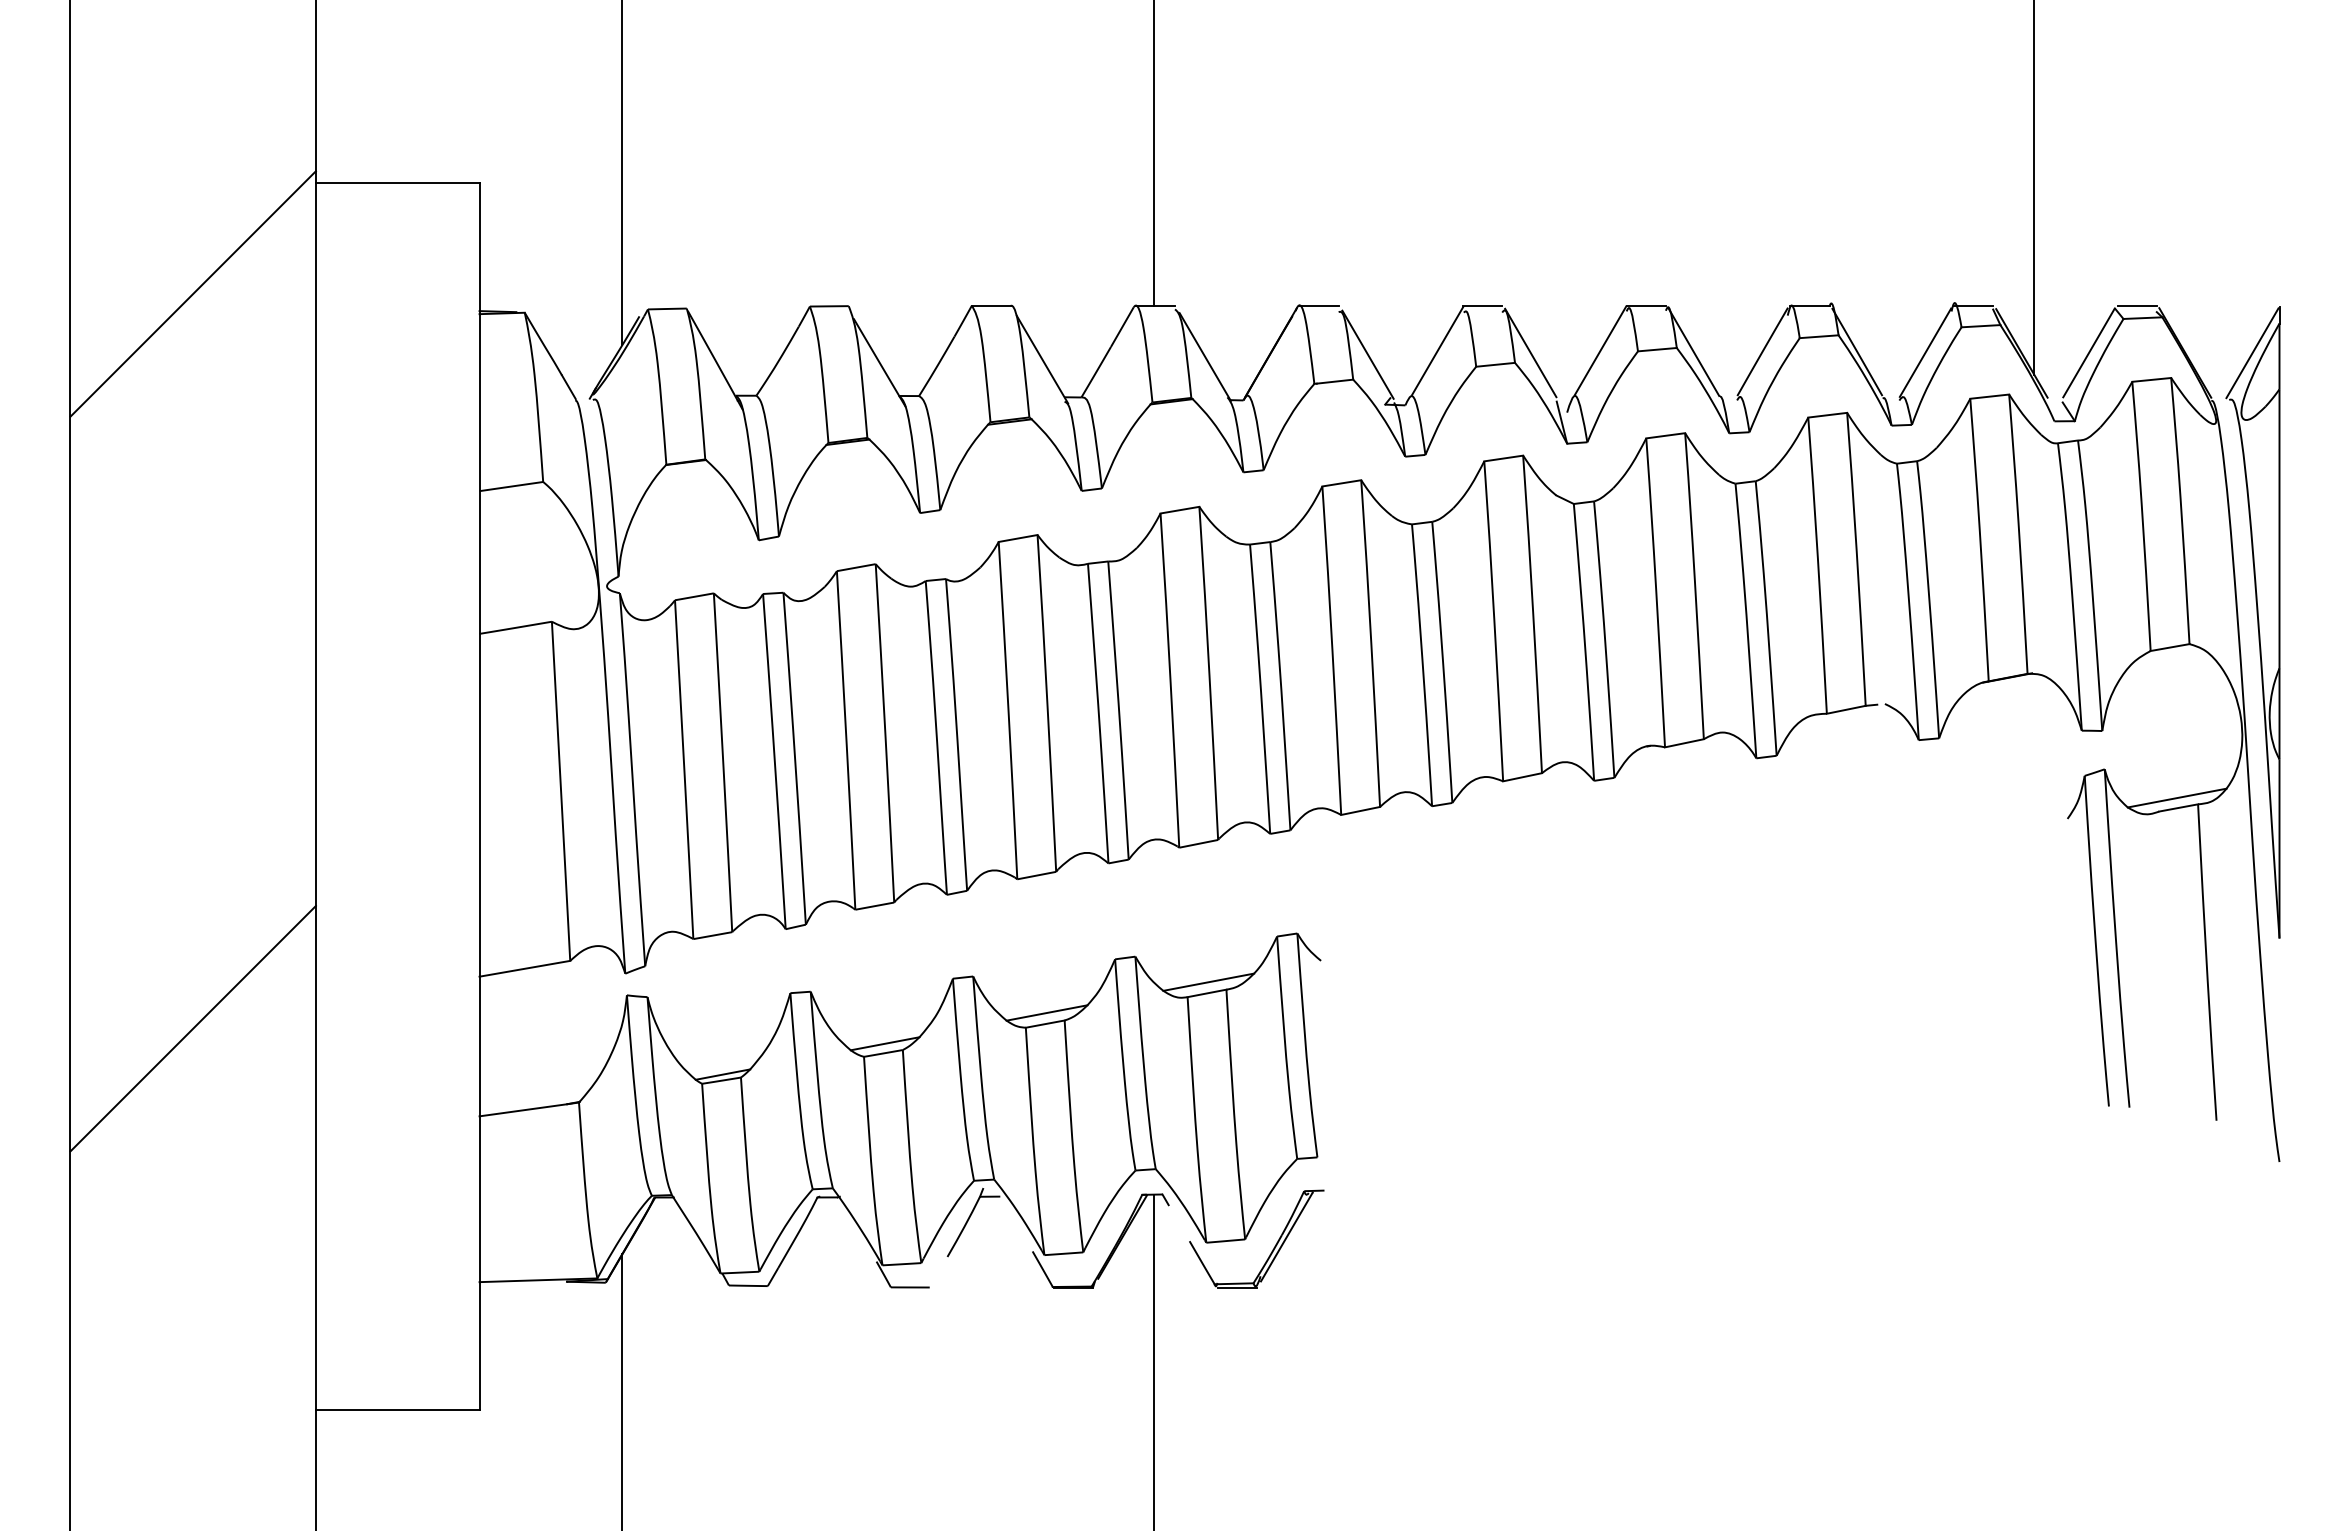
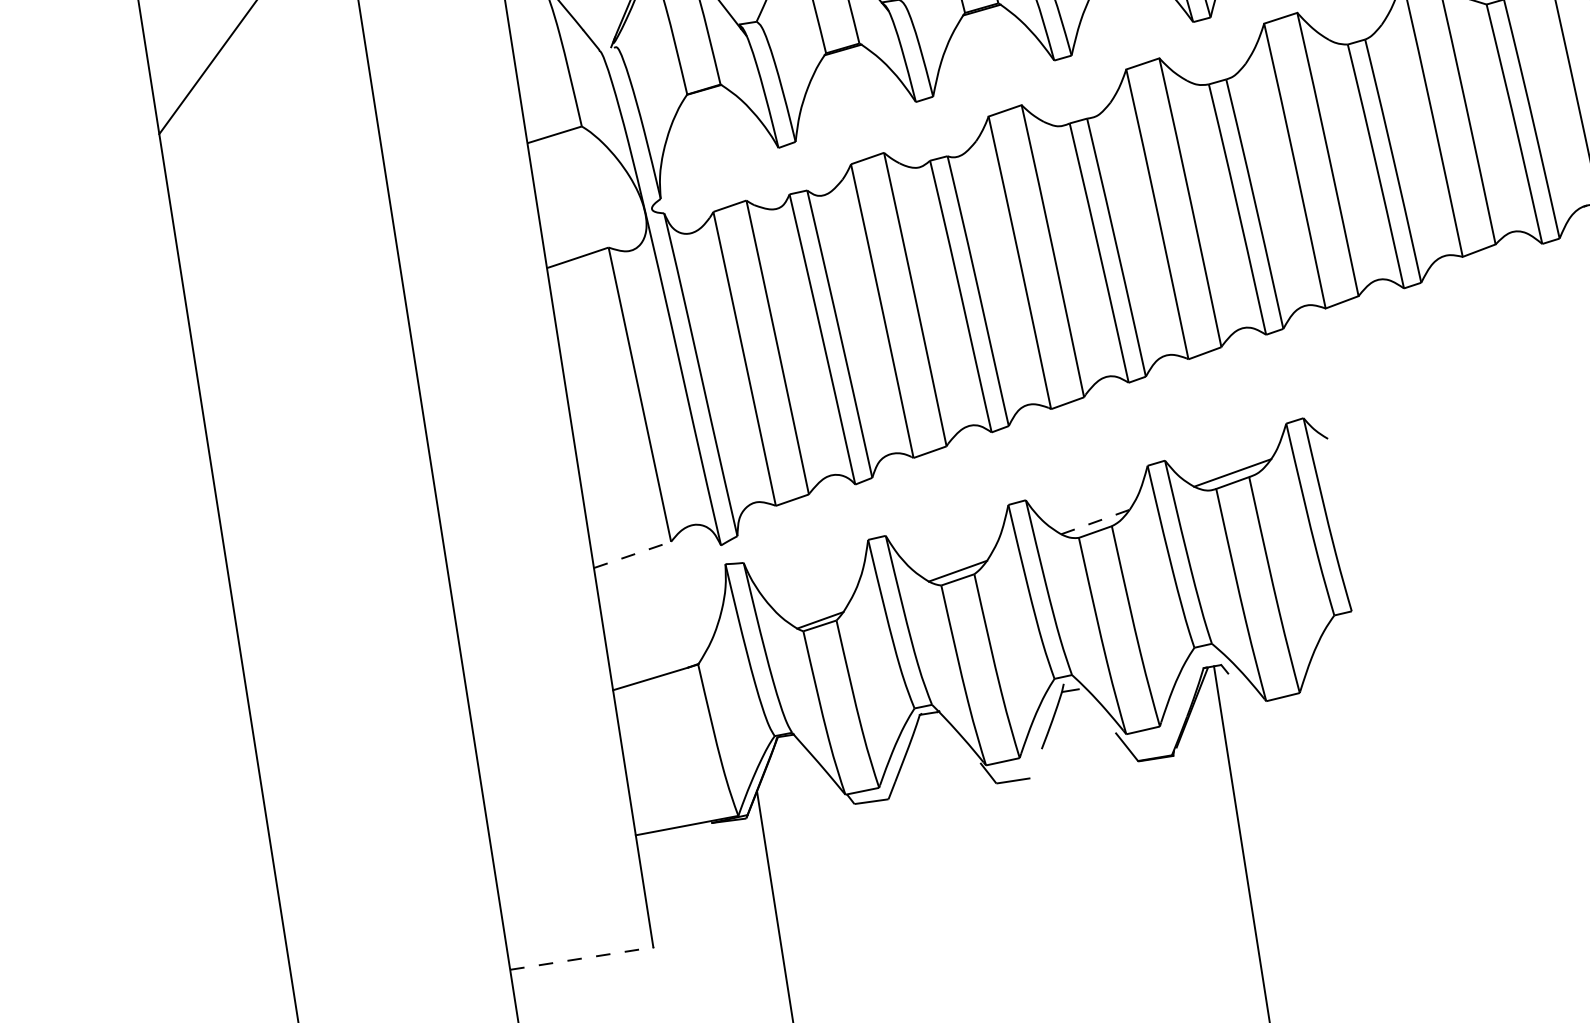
line: (525, 968) -> (633, 554), solid -> dashed
line: (1047, 1012) -> (1095, 521), solid -> dashed
line: (192, 1028) -> (349, 652), removed
part: (1273, 1247) -> (1325, 696), removed
line: (397, 1410) -> (581, 958), solid -> dashed

